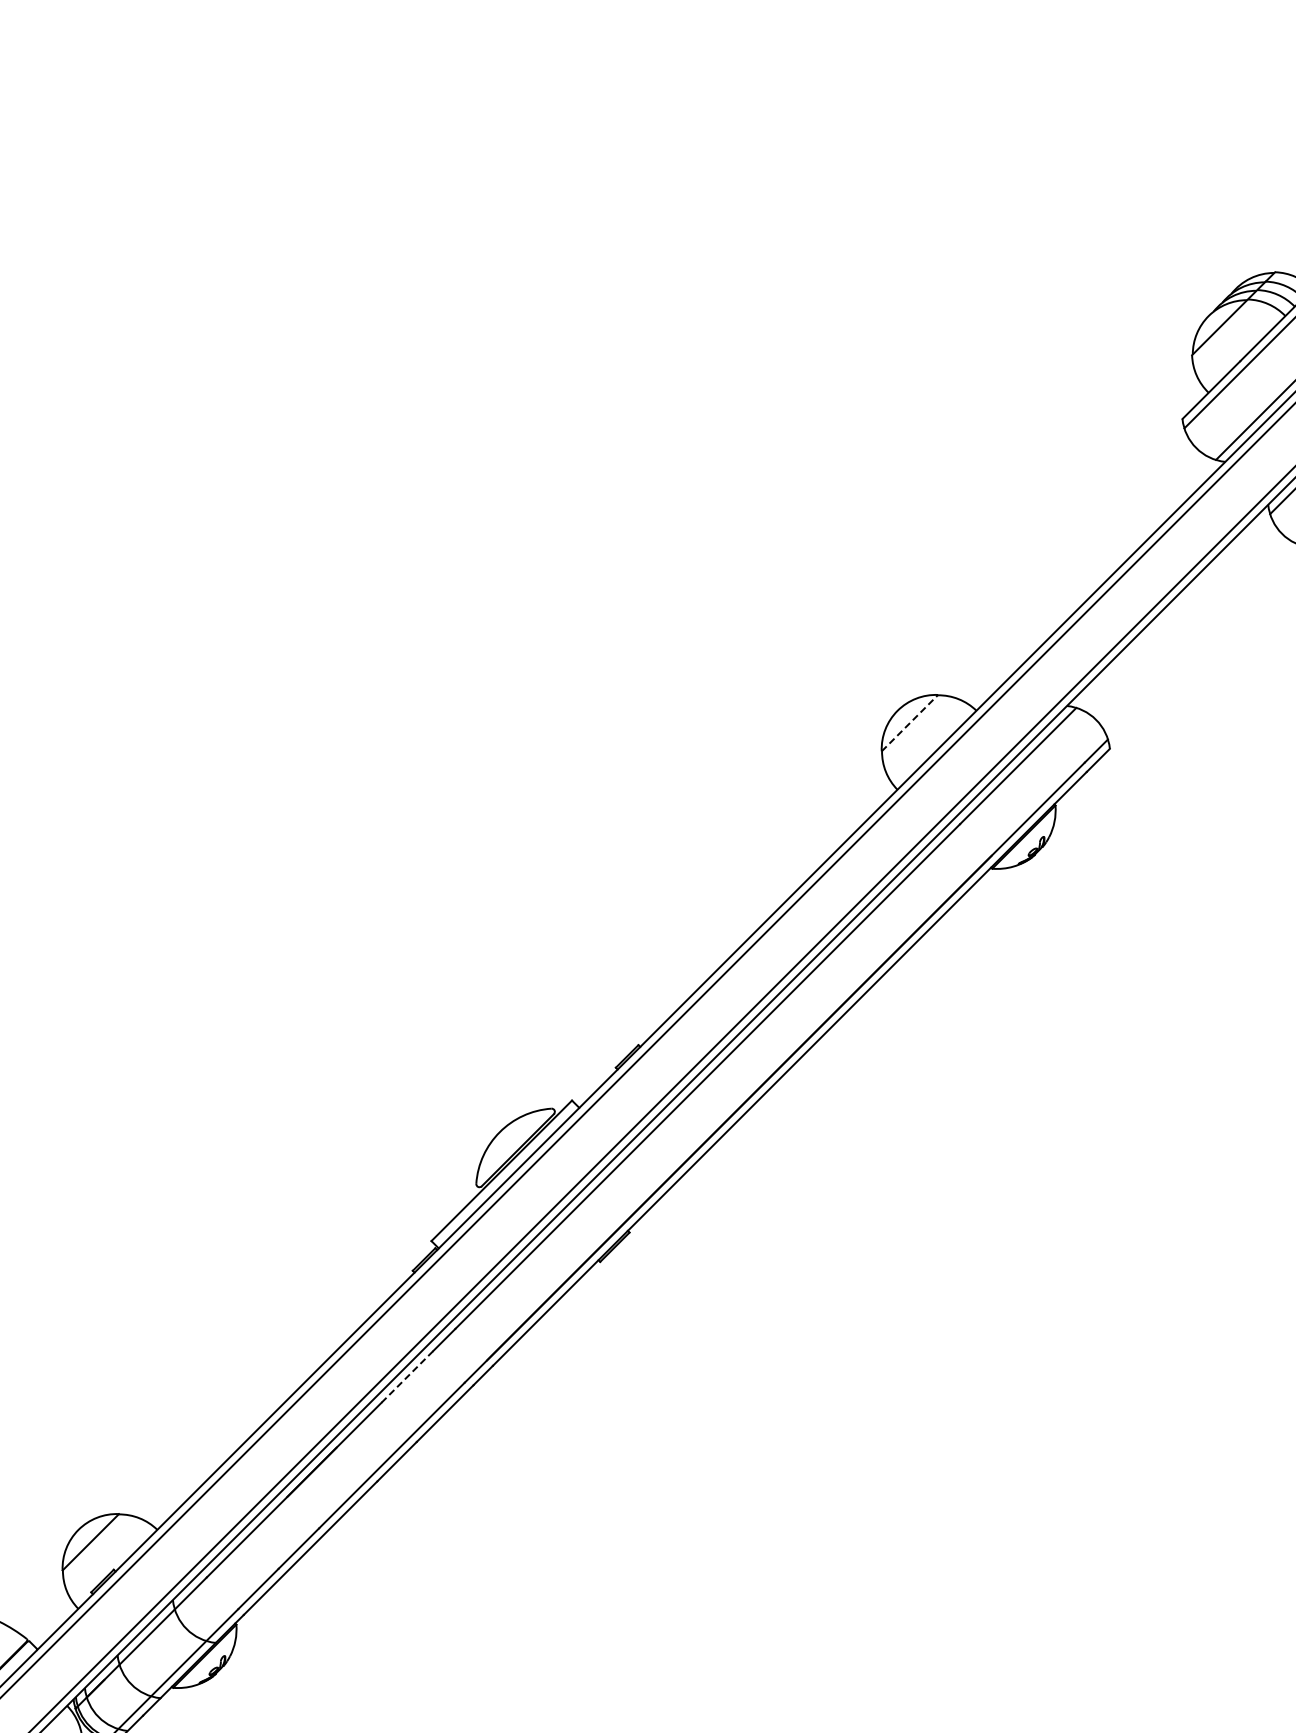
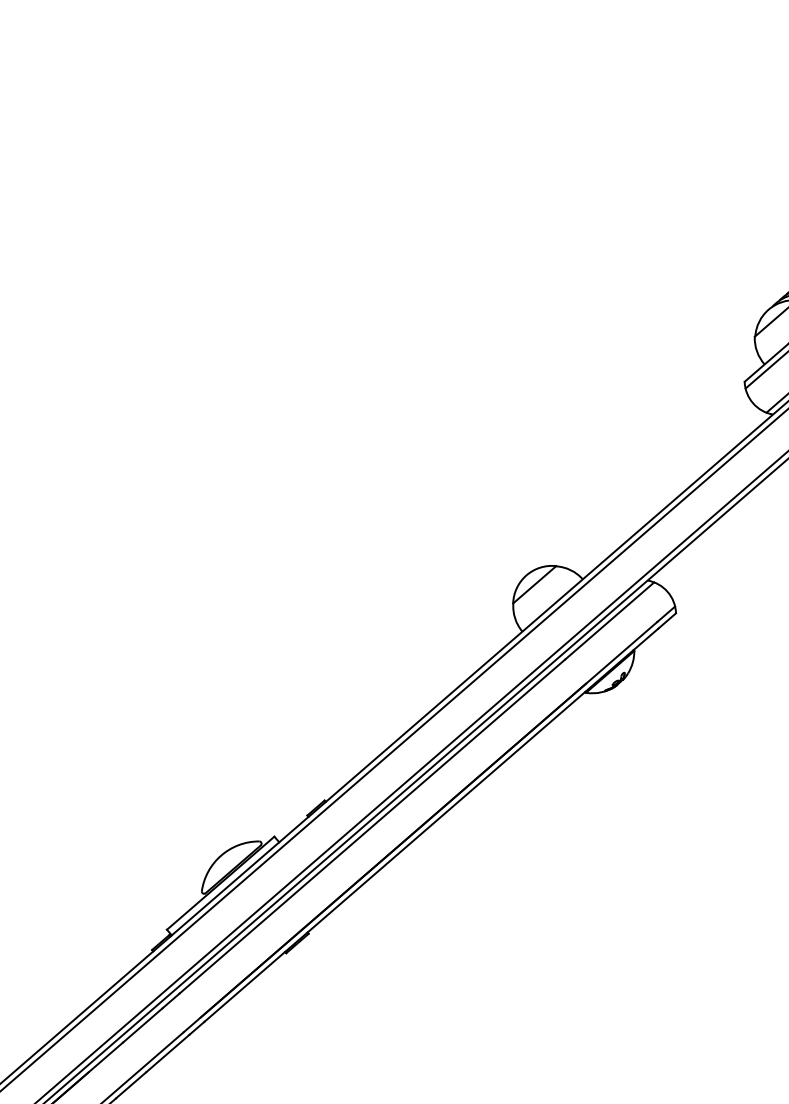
line: (909, 723) -> (534, 585), dashed -> solid
line: (407, 1377) -> (142, 1025), dashed -> solid

